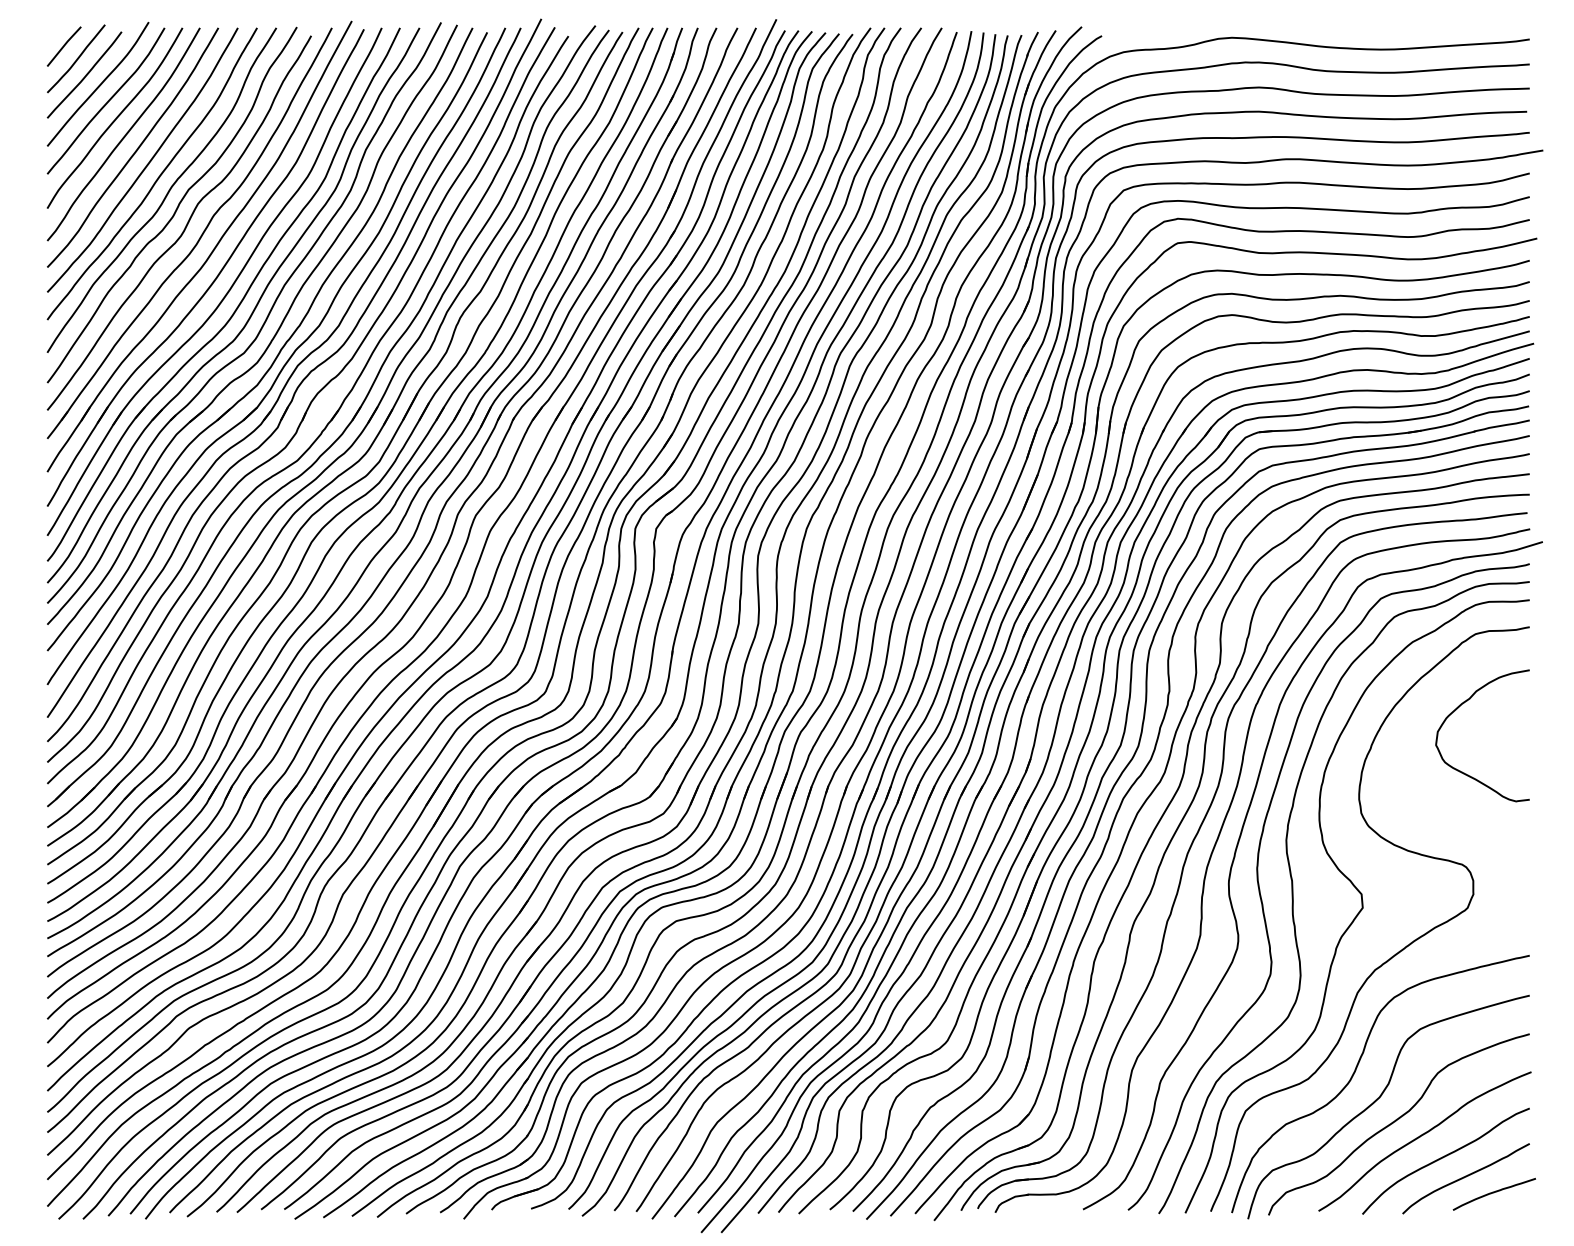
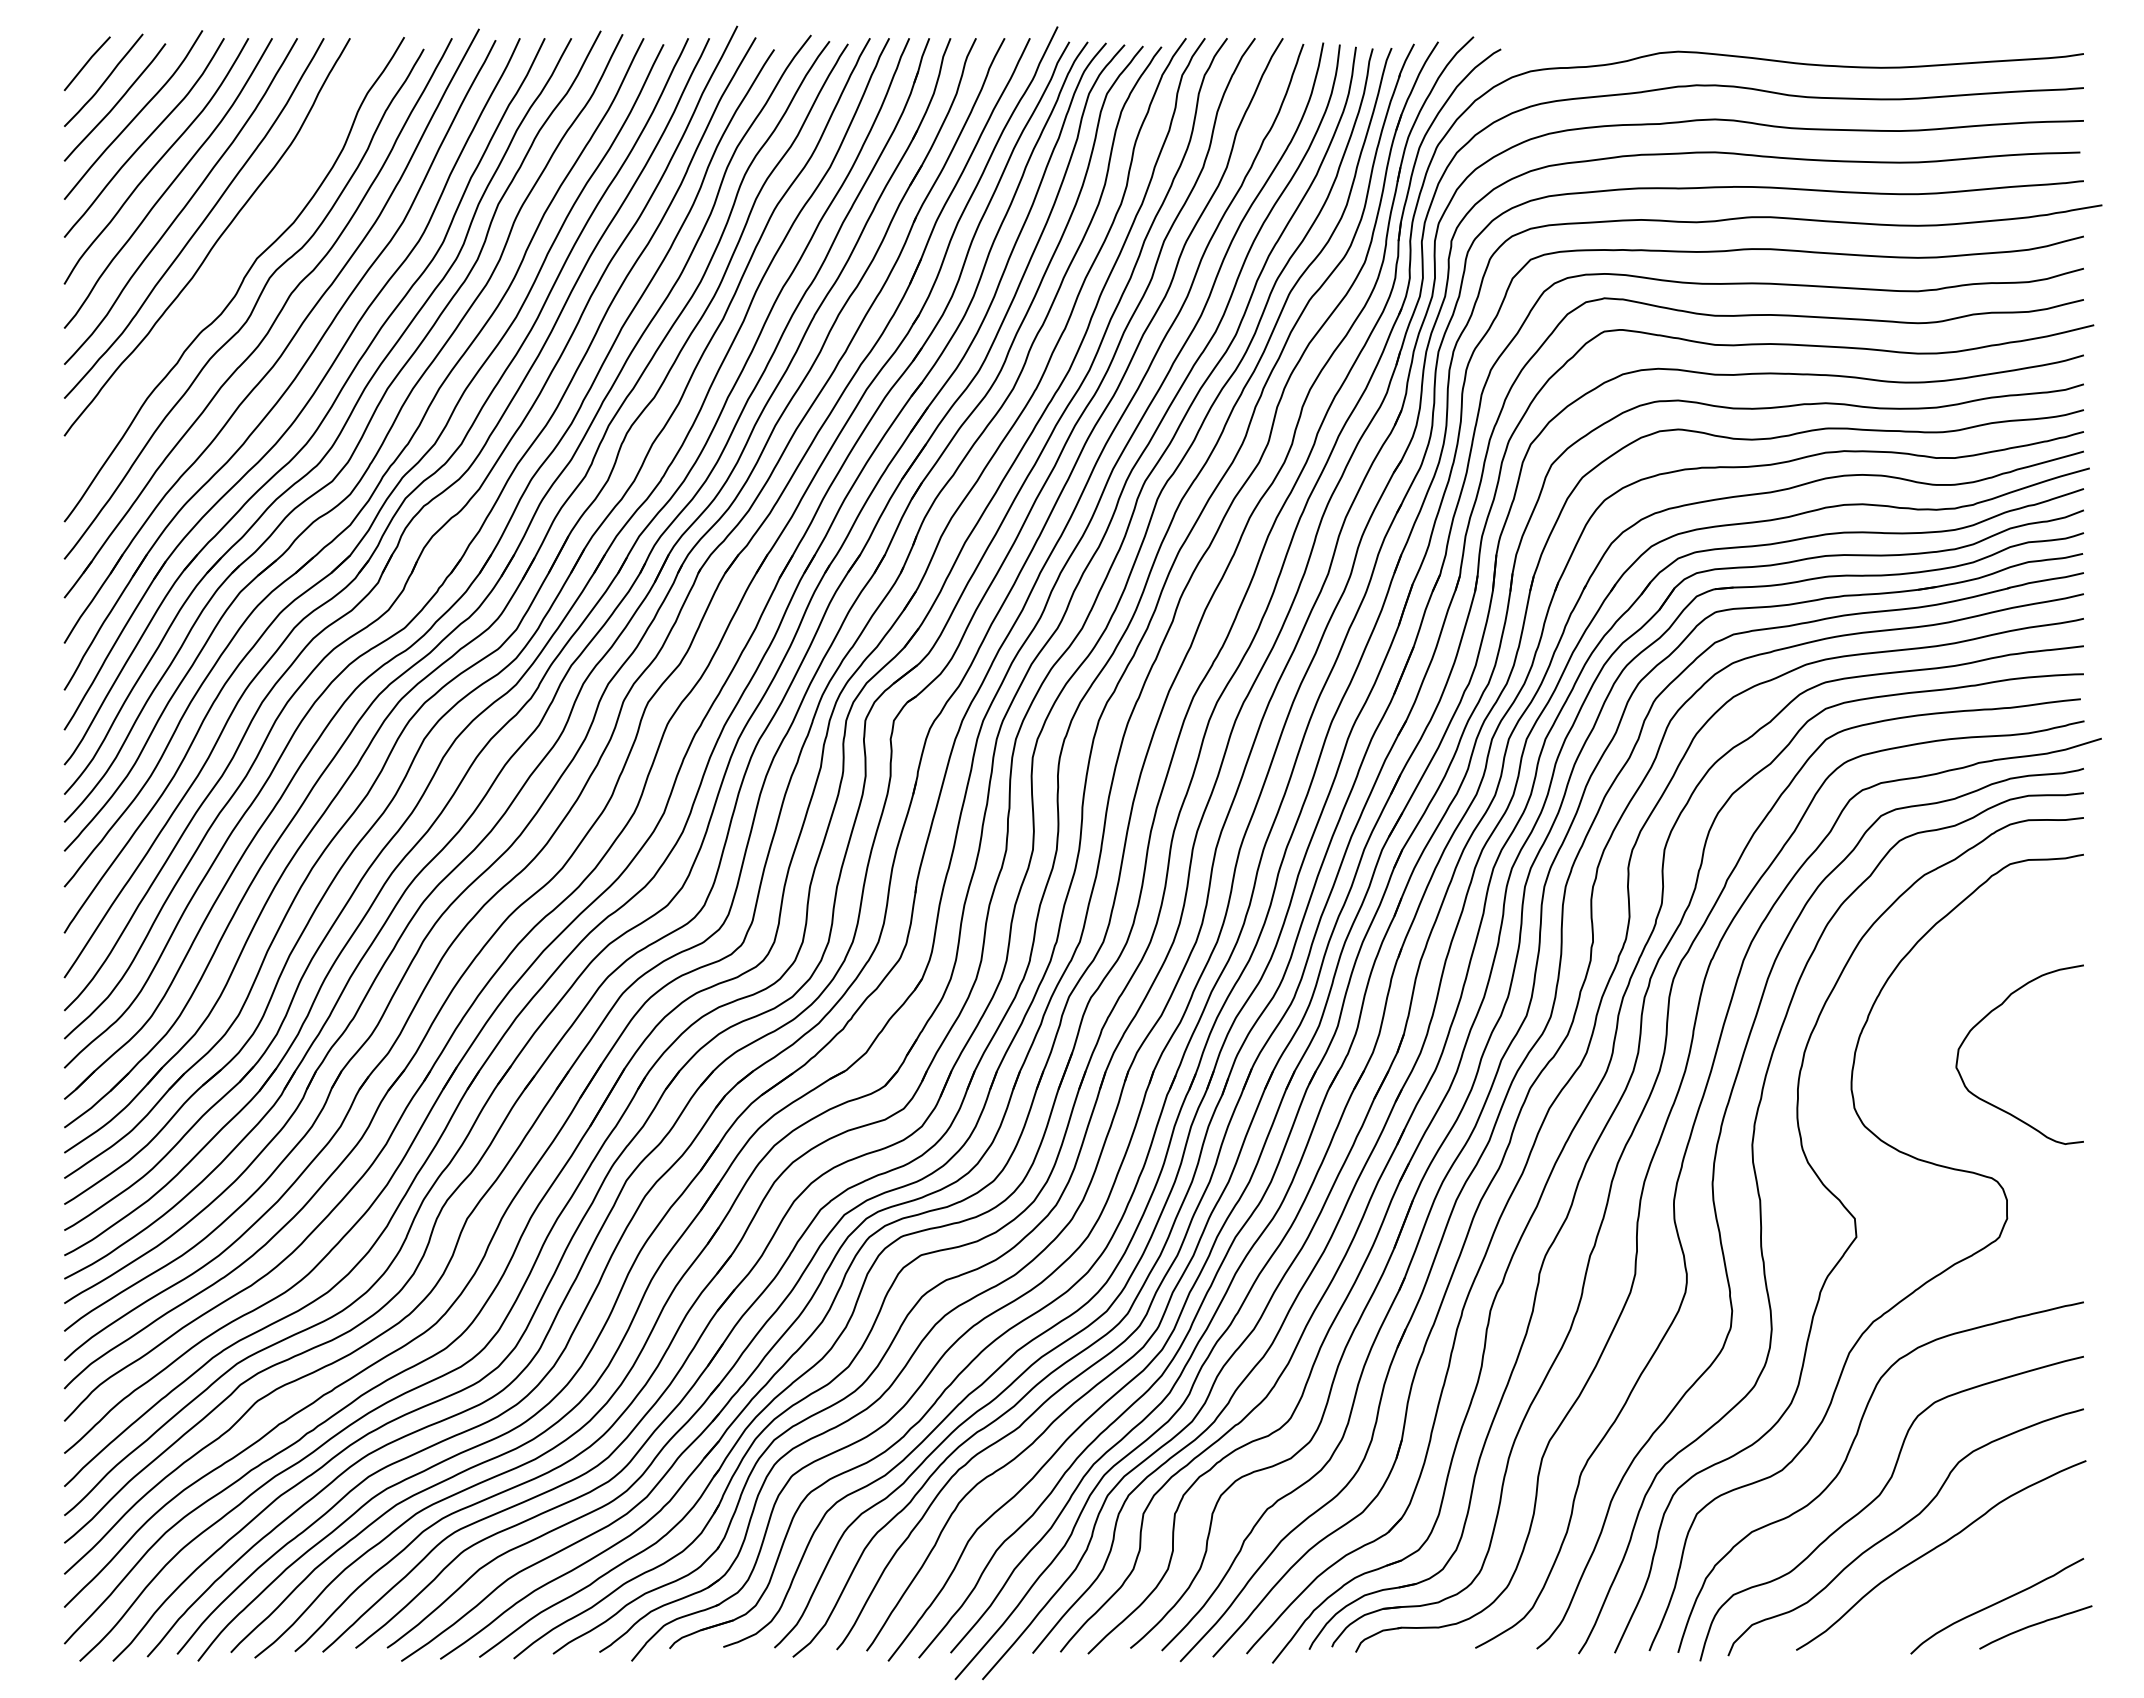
curve: (167, 193) -> (227, 263), removed
curve: (1458, 708) -> (1986, 1017), moved
curve: (1444, 1157) -> (1967, 1577), removed

